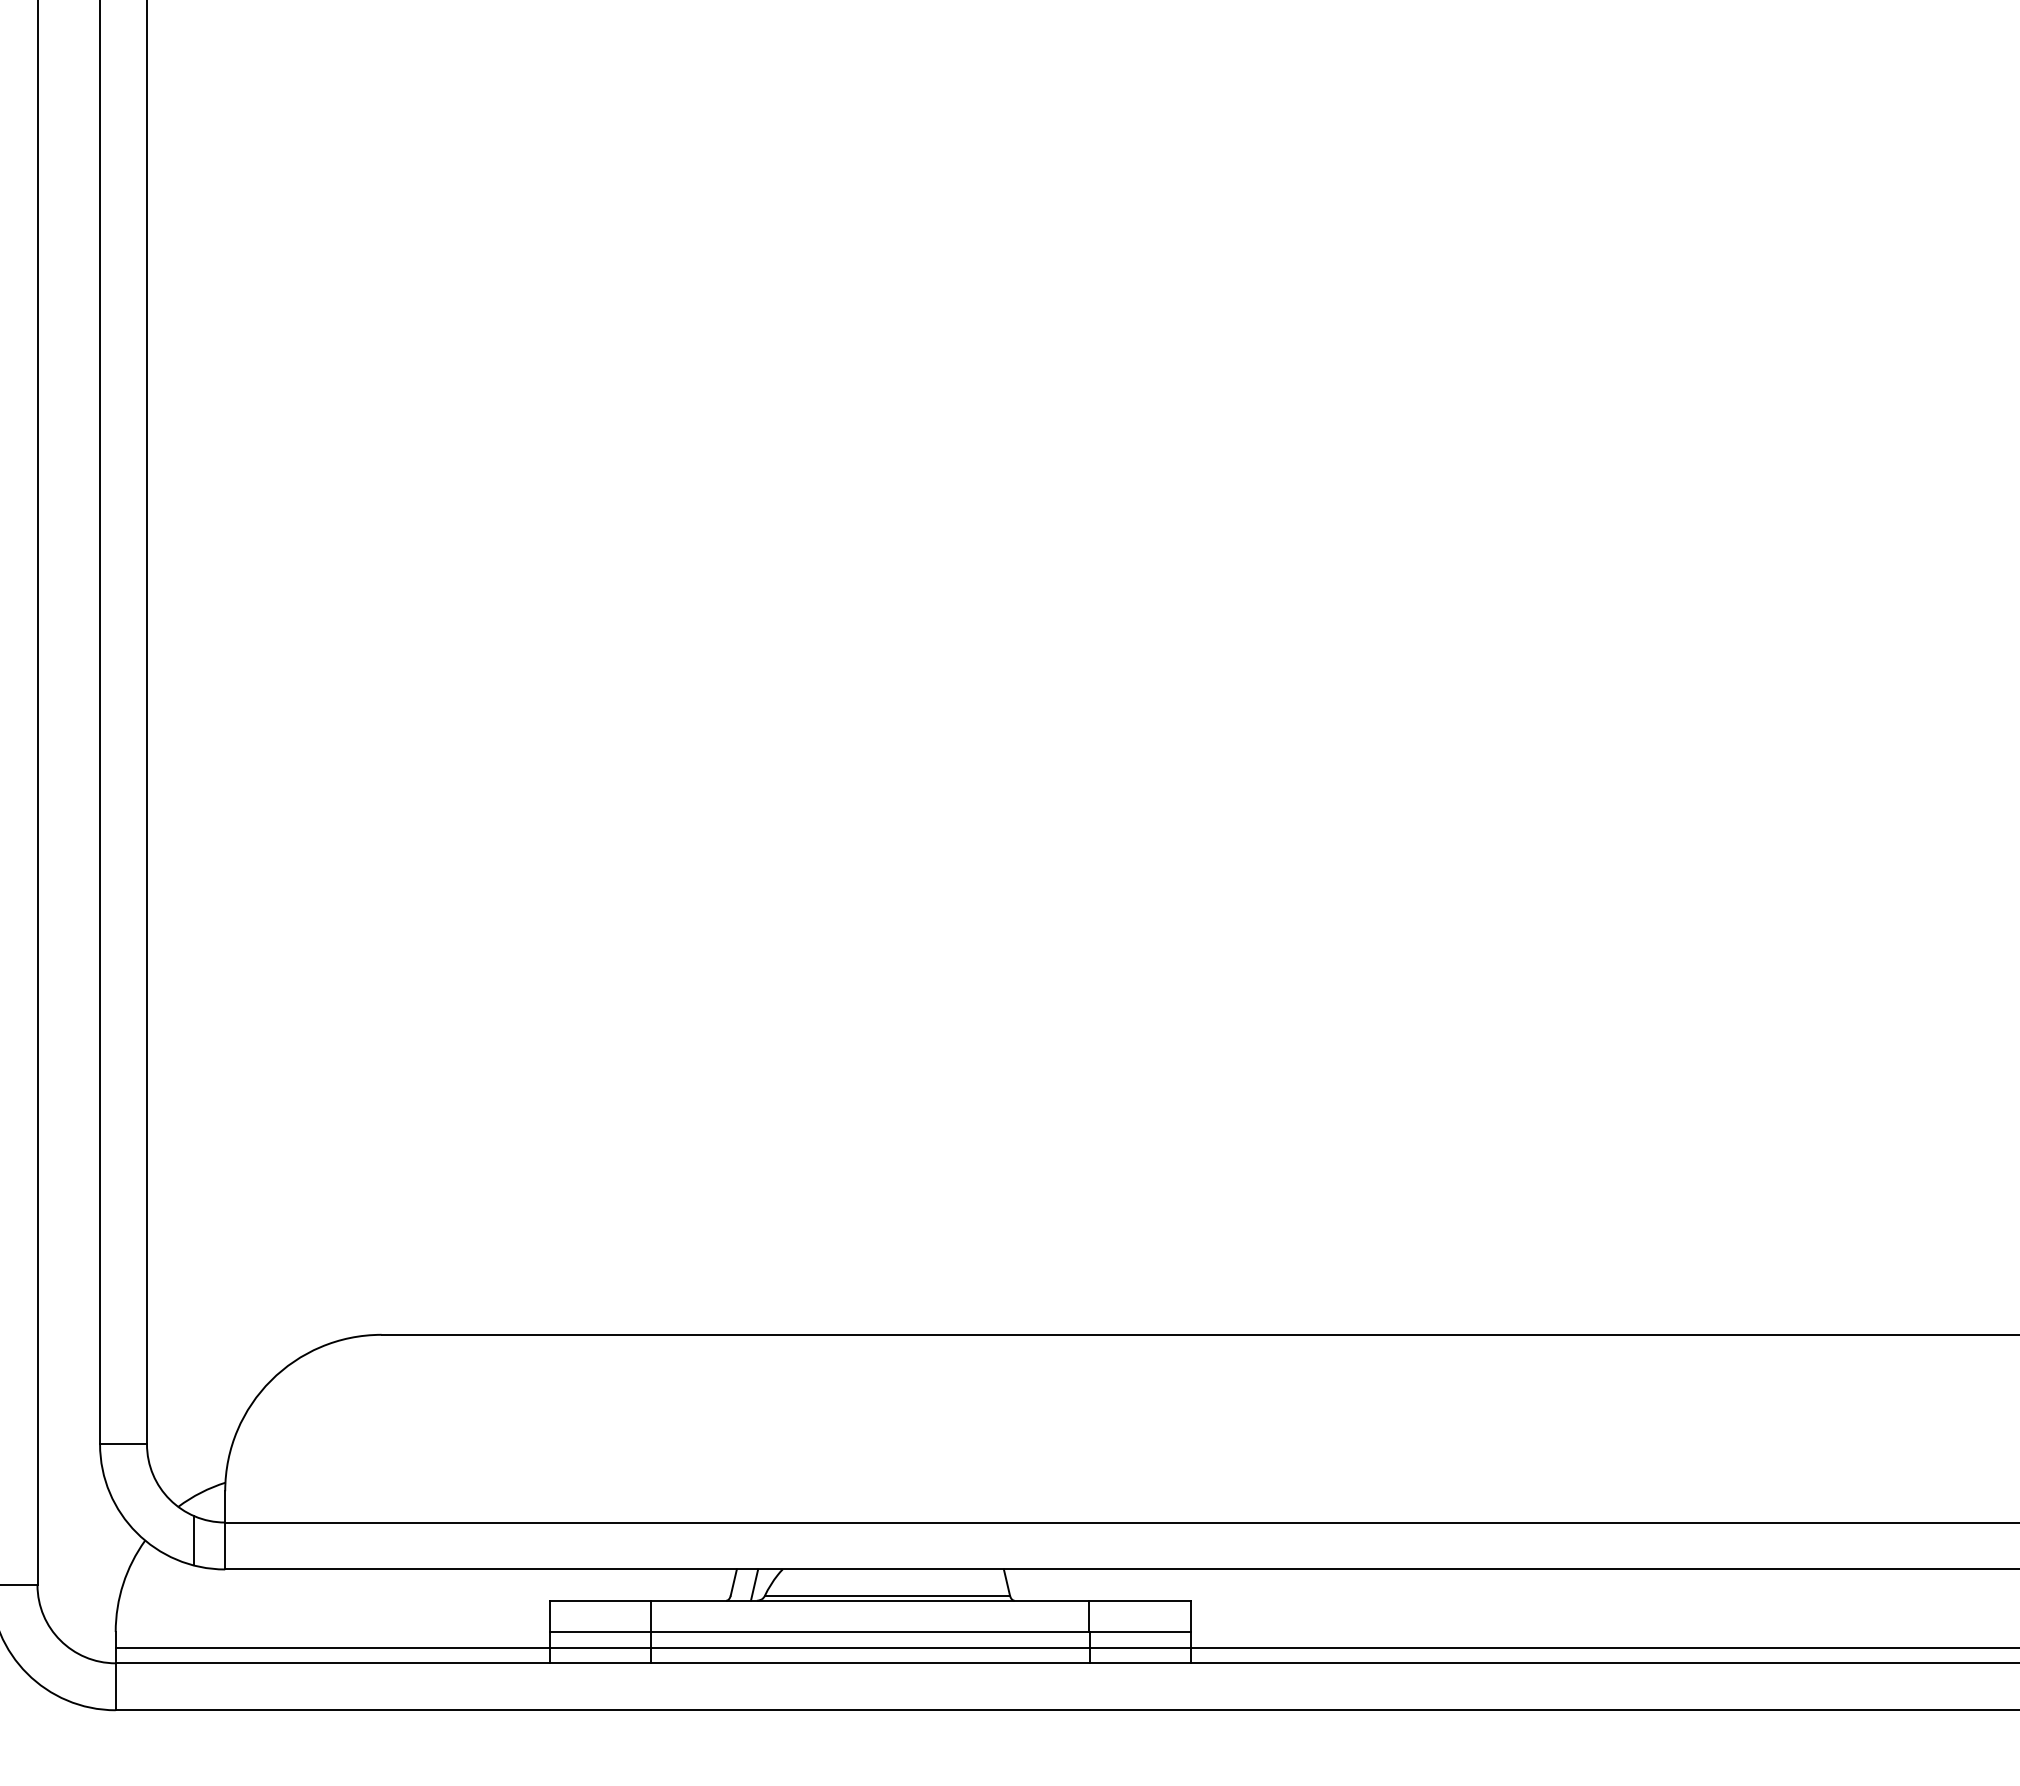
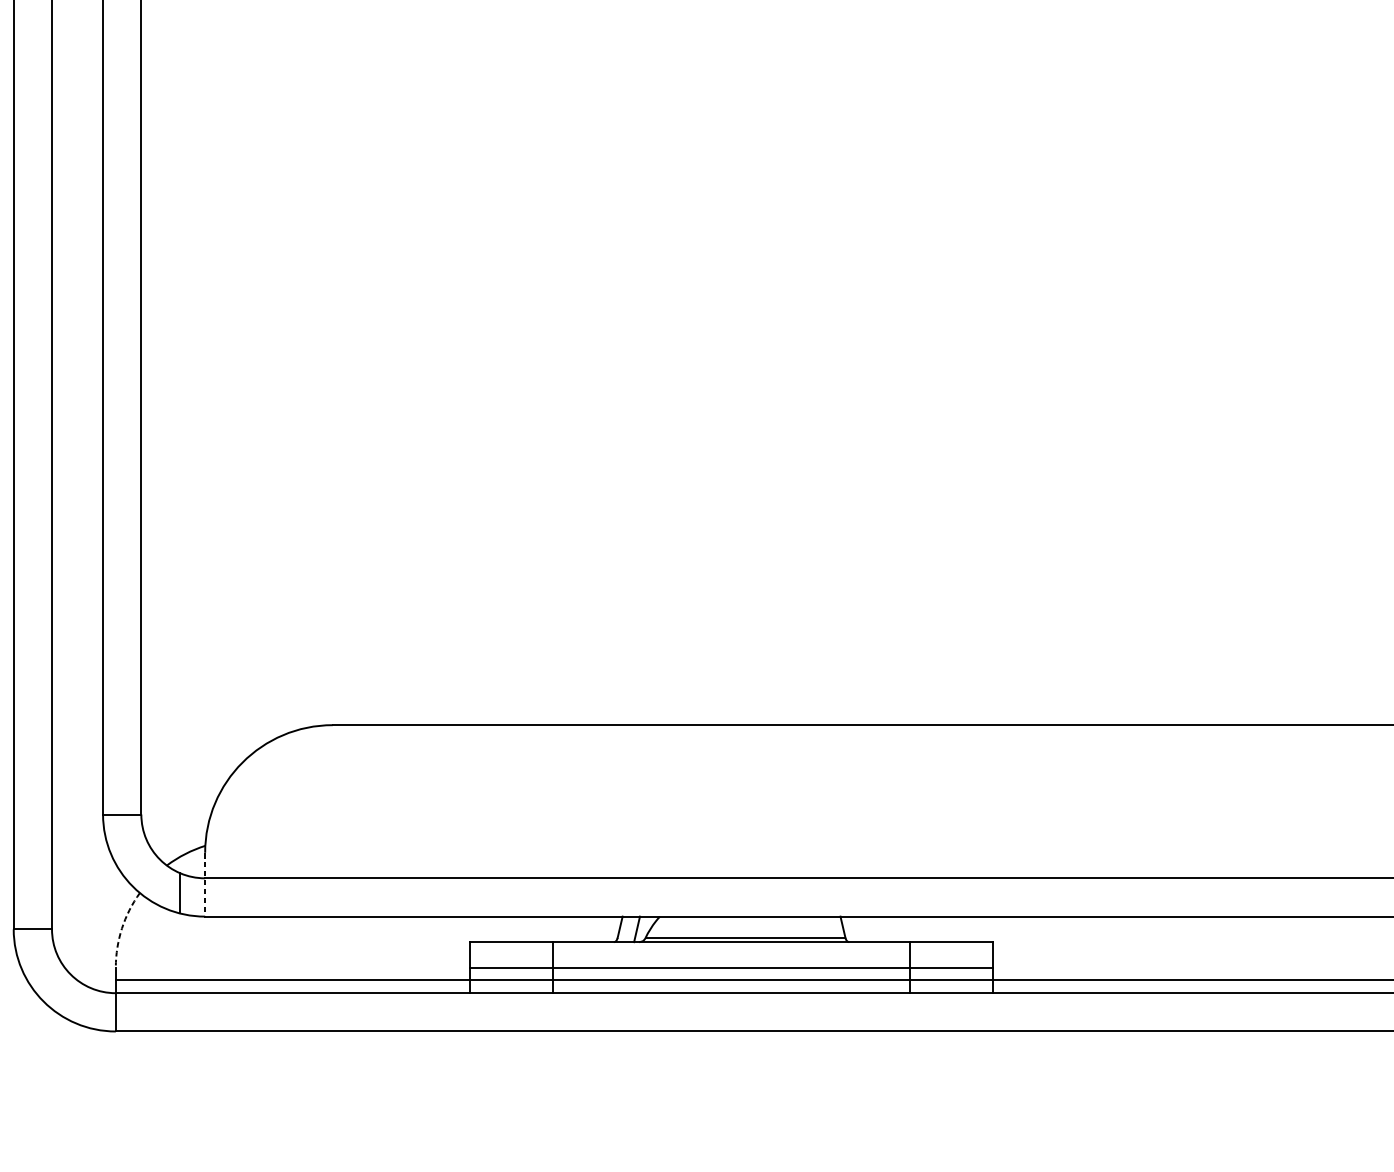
line: (225, 1530) -> (205, 884), solid -> dashed
arc: (123, 1583) -> (122, 928), solid -> dashed

